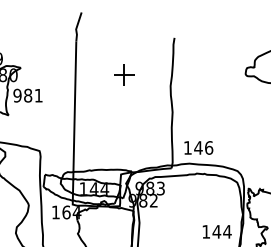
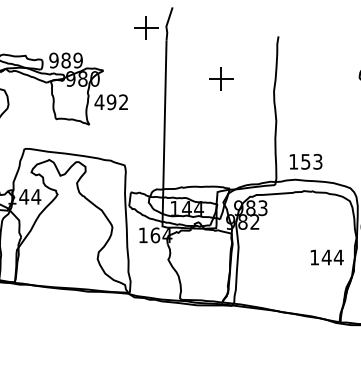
part: (58, 30) -> (146, 27), added
text: (27, 95) -> (110, 102), 981 -> 492
text: (203, 147) -> (311, 161), 146 -> 153

